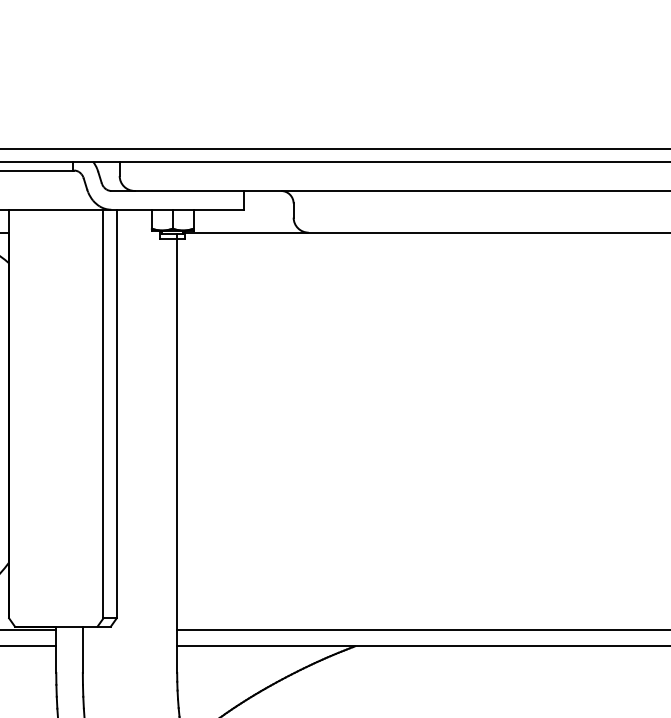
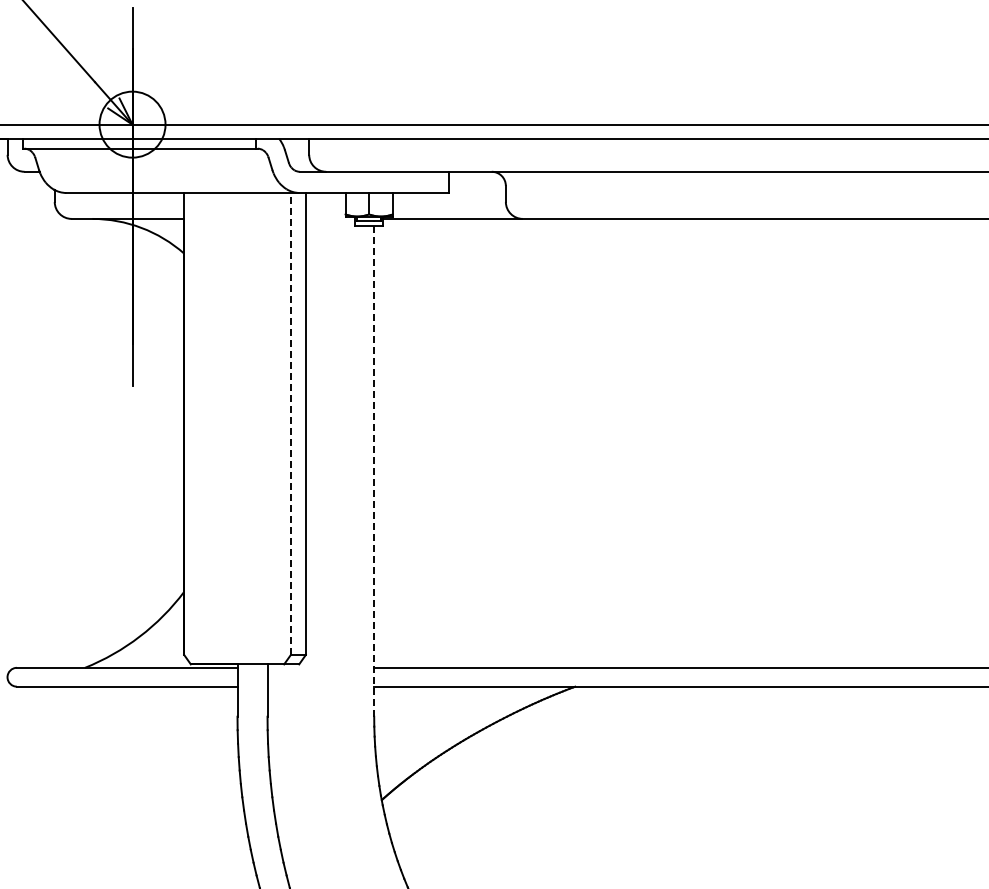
line: (103, 413) -> (290, 423), solid -> dashed
line: (177, 453) -> (374, 468), solid -> dashed

